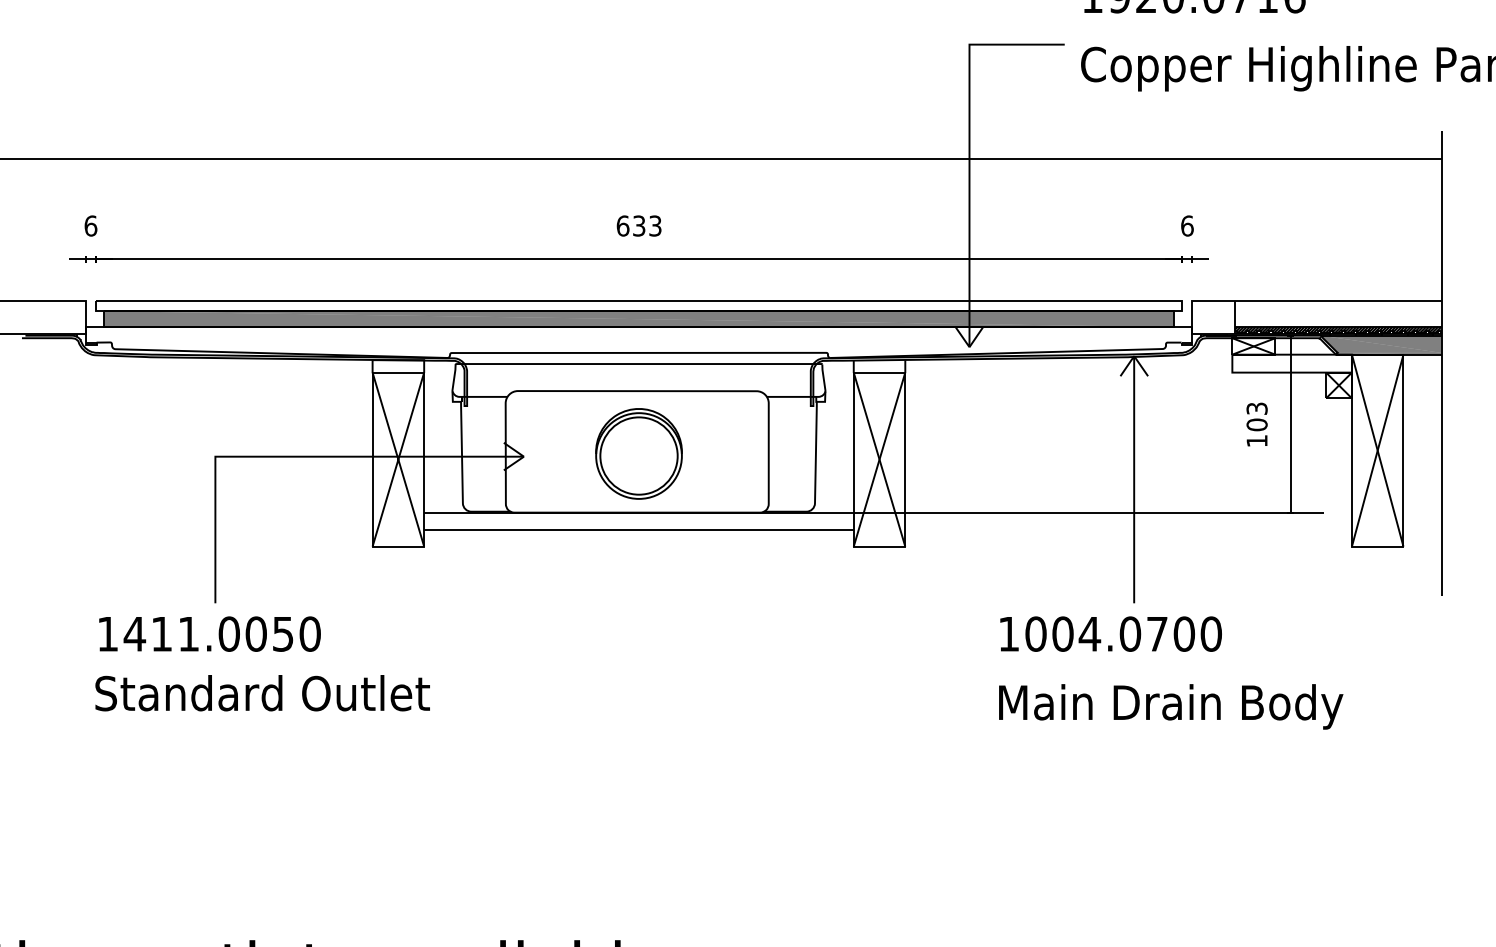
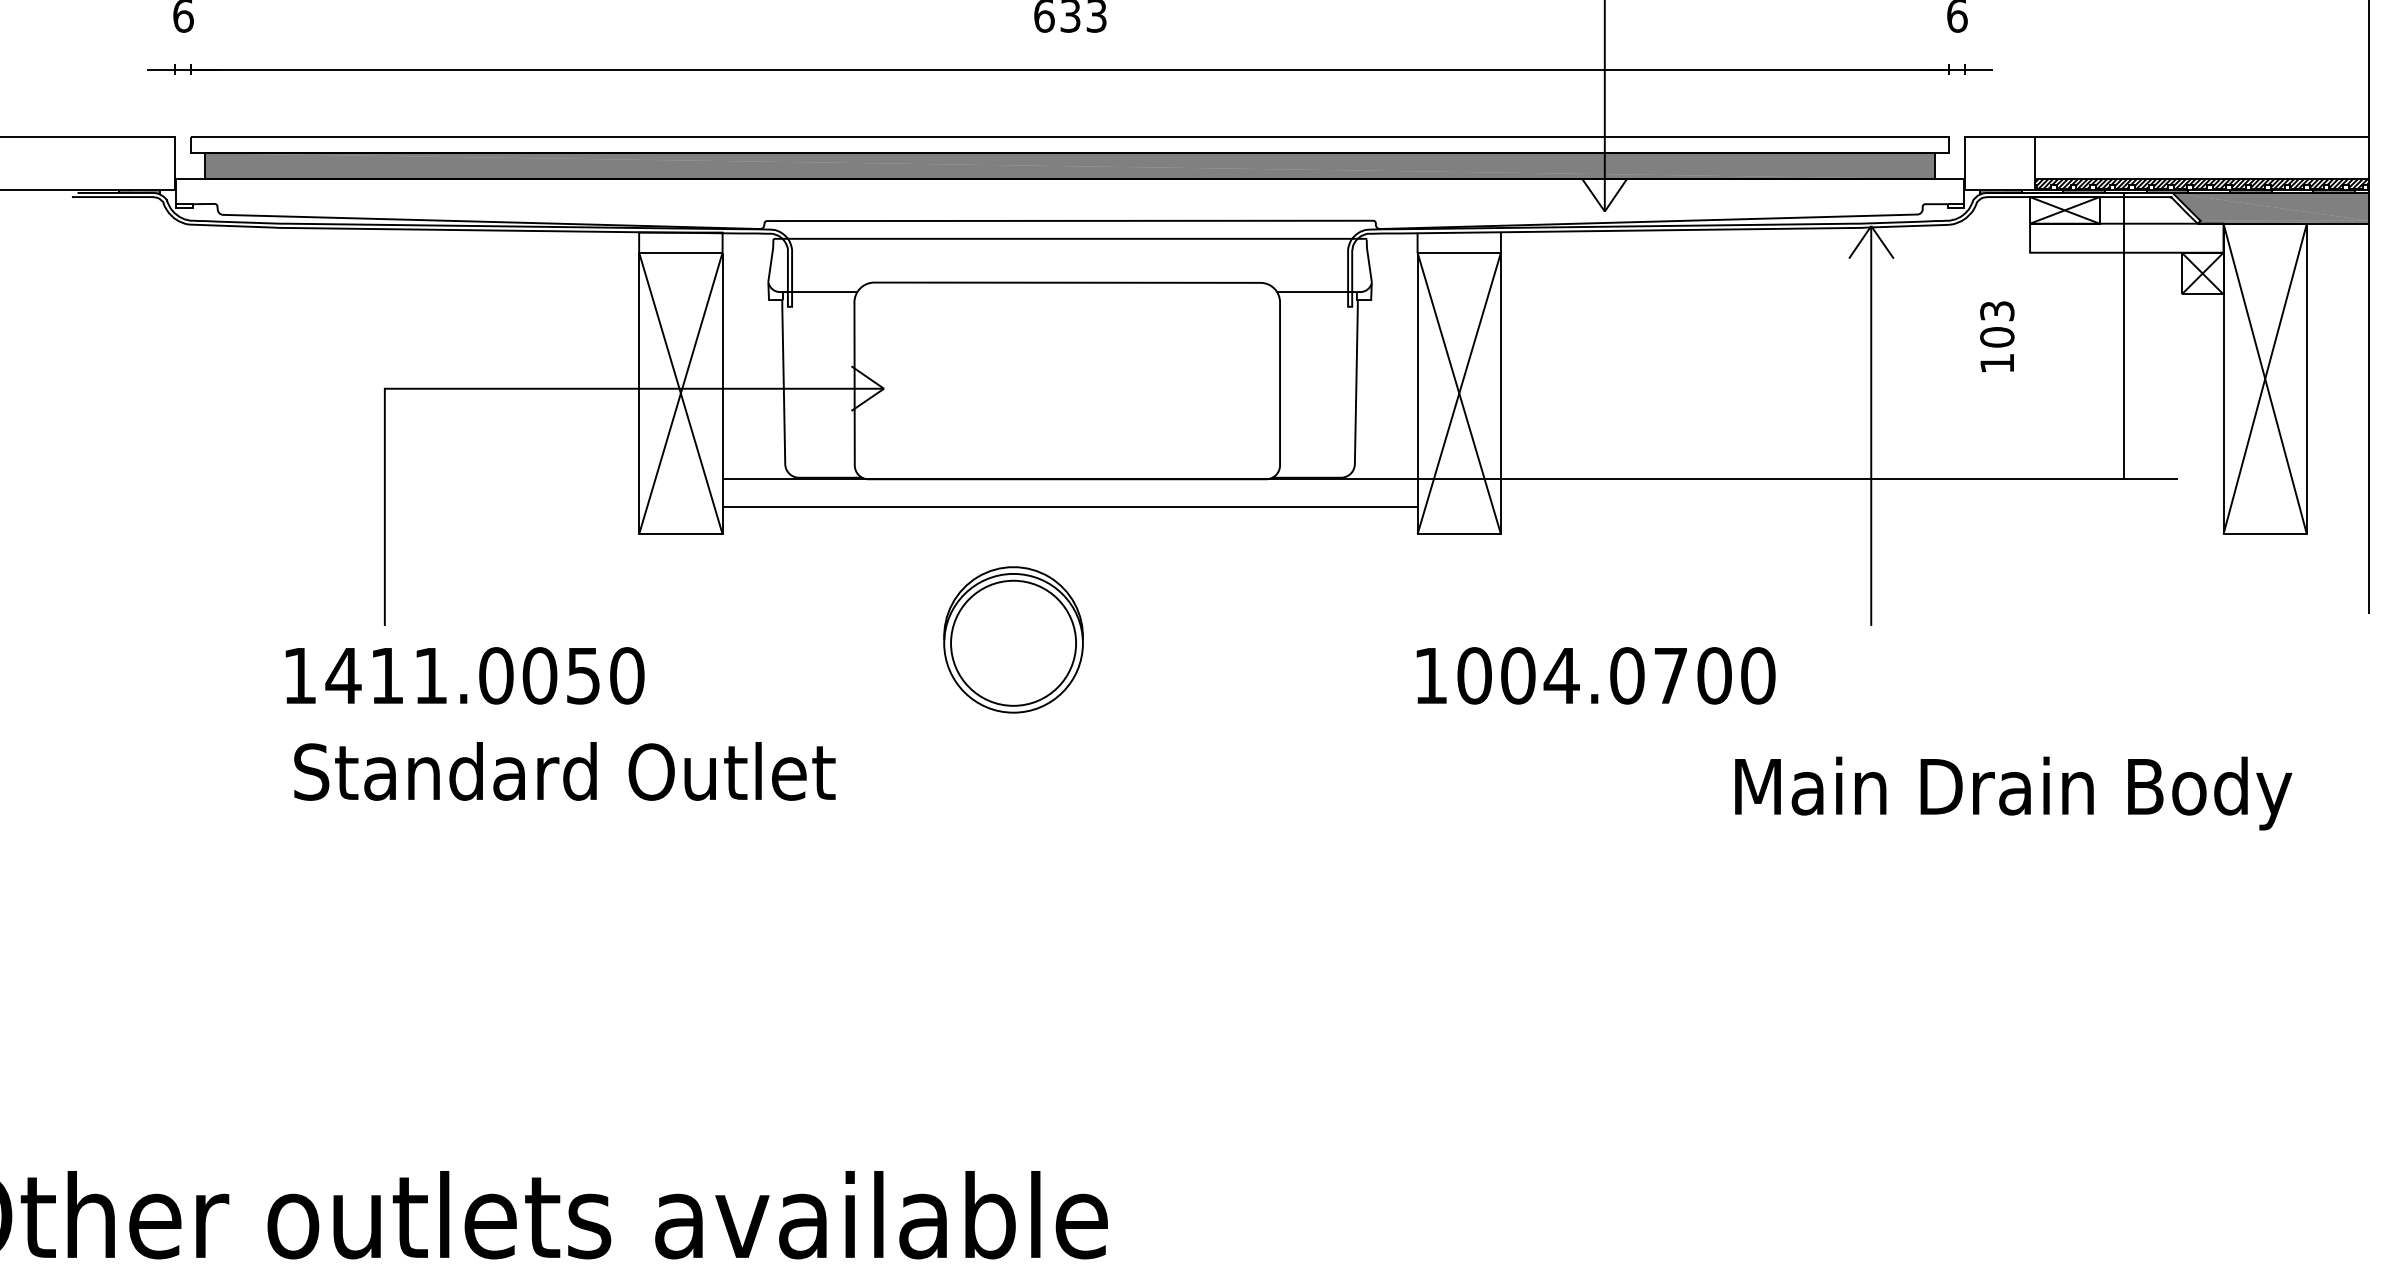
text: (1256, 424) -> (1996, 336), moved
part: (638, 453) -> (1012, 639), moved
text: (209, 633) -> (464, 674), moved
text: (1110, 633) -> (1595, 674), moved
text: (262, 693) -> (564, 771), moved
text: (1171, 706) -> (2014, 792), moved

